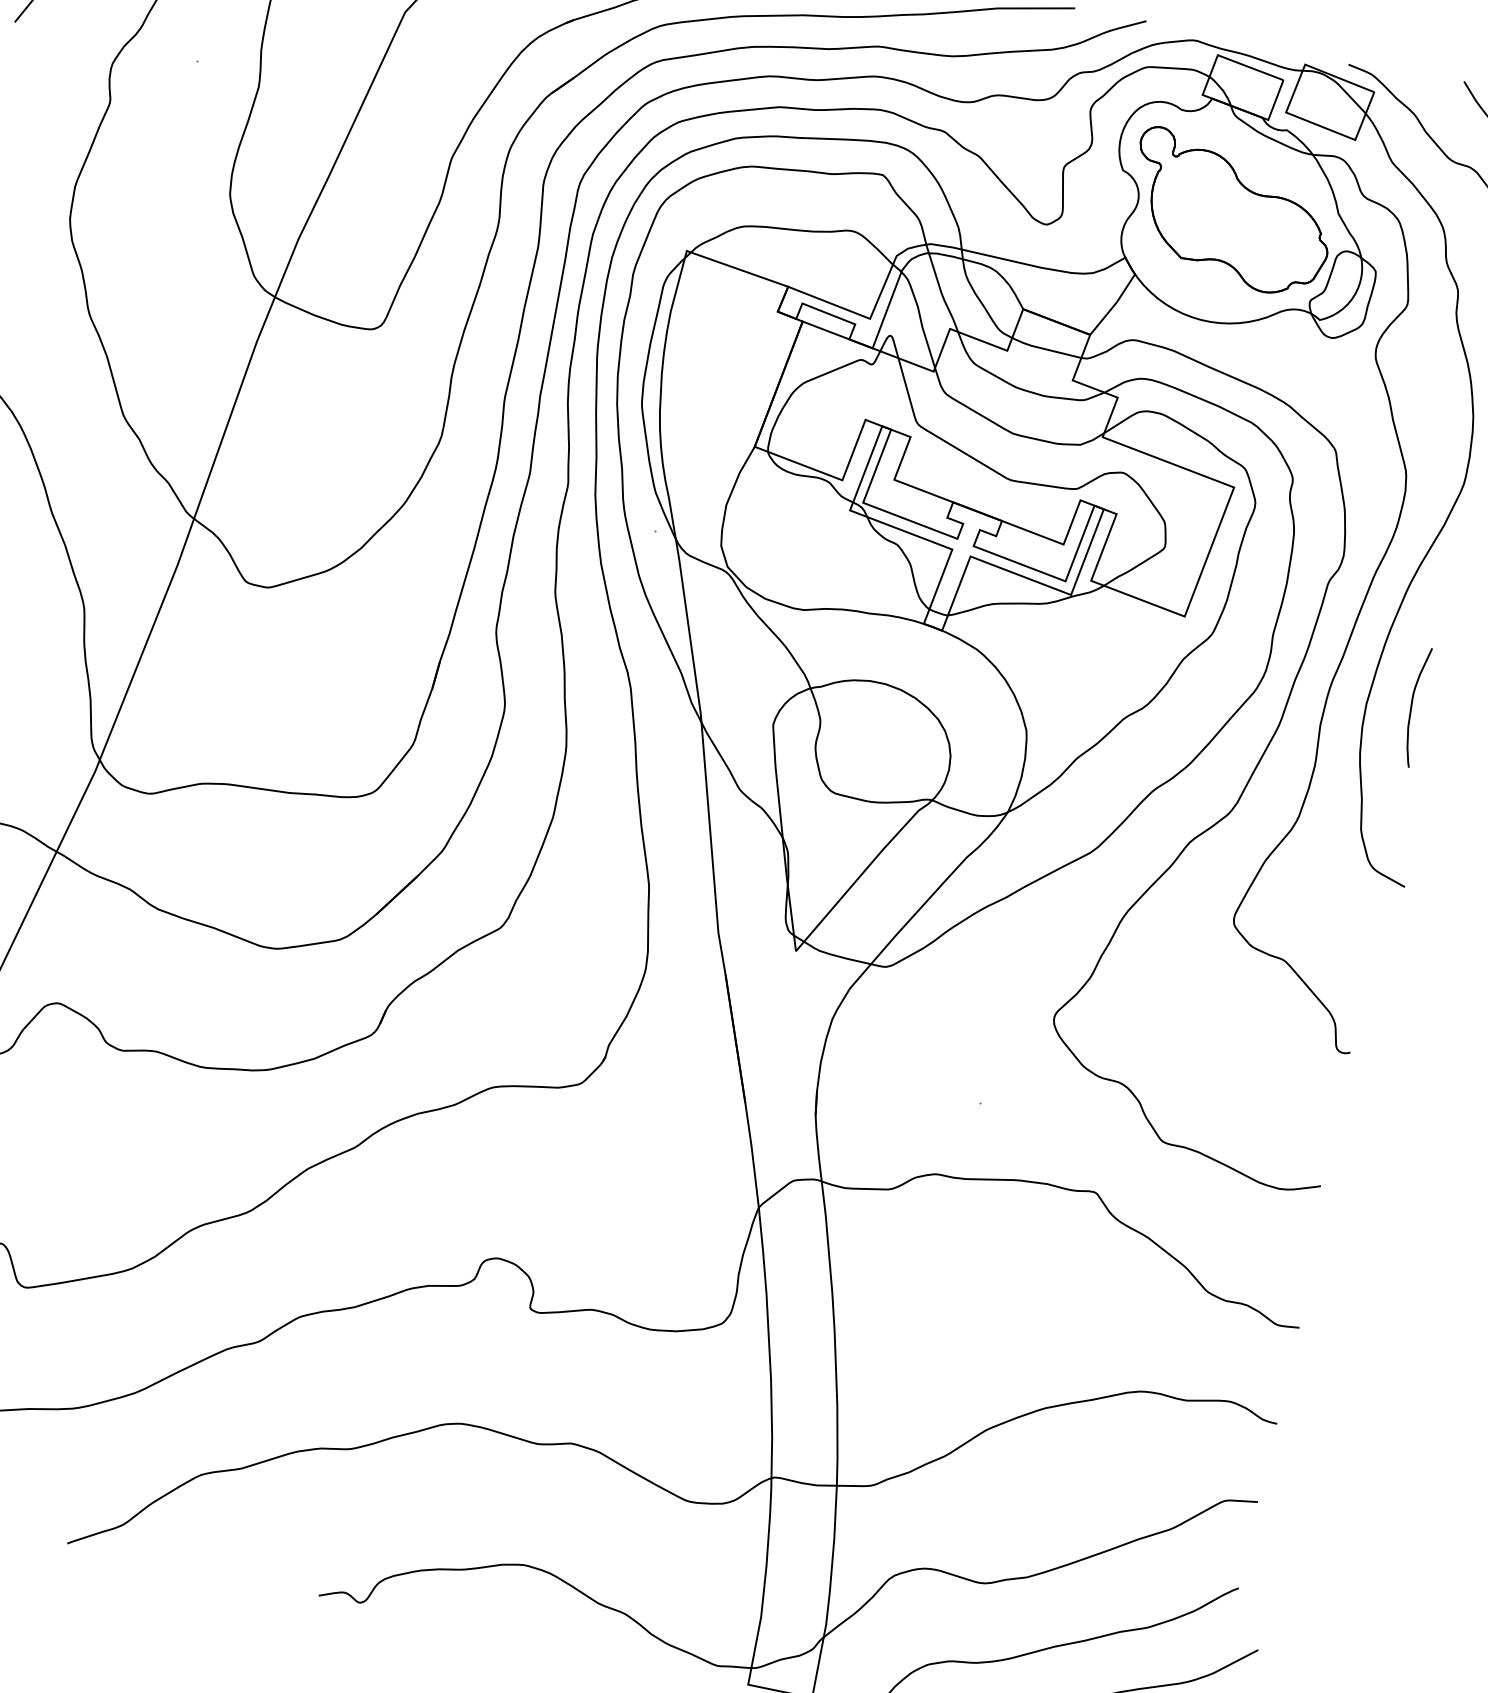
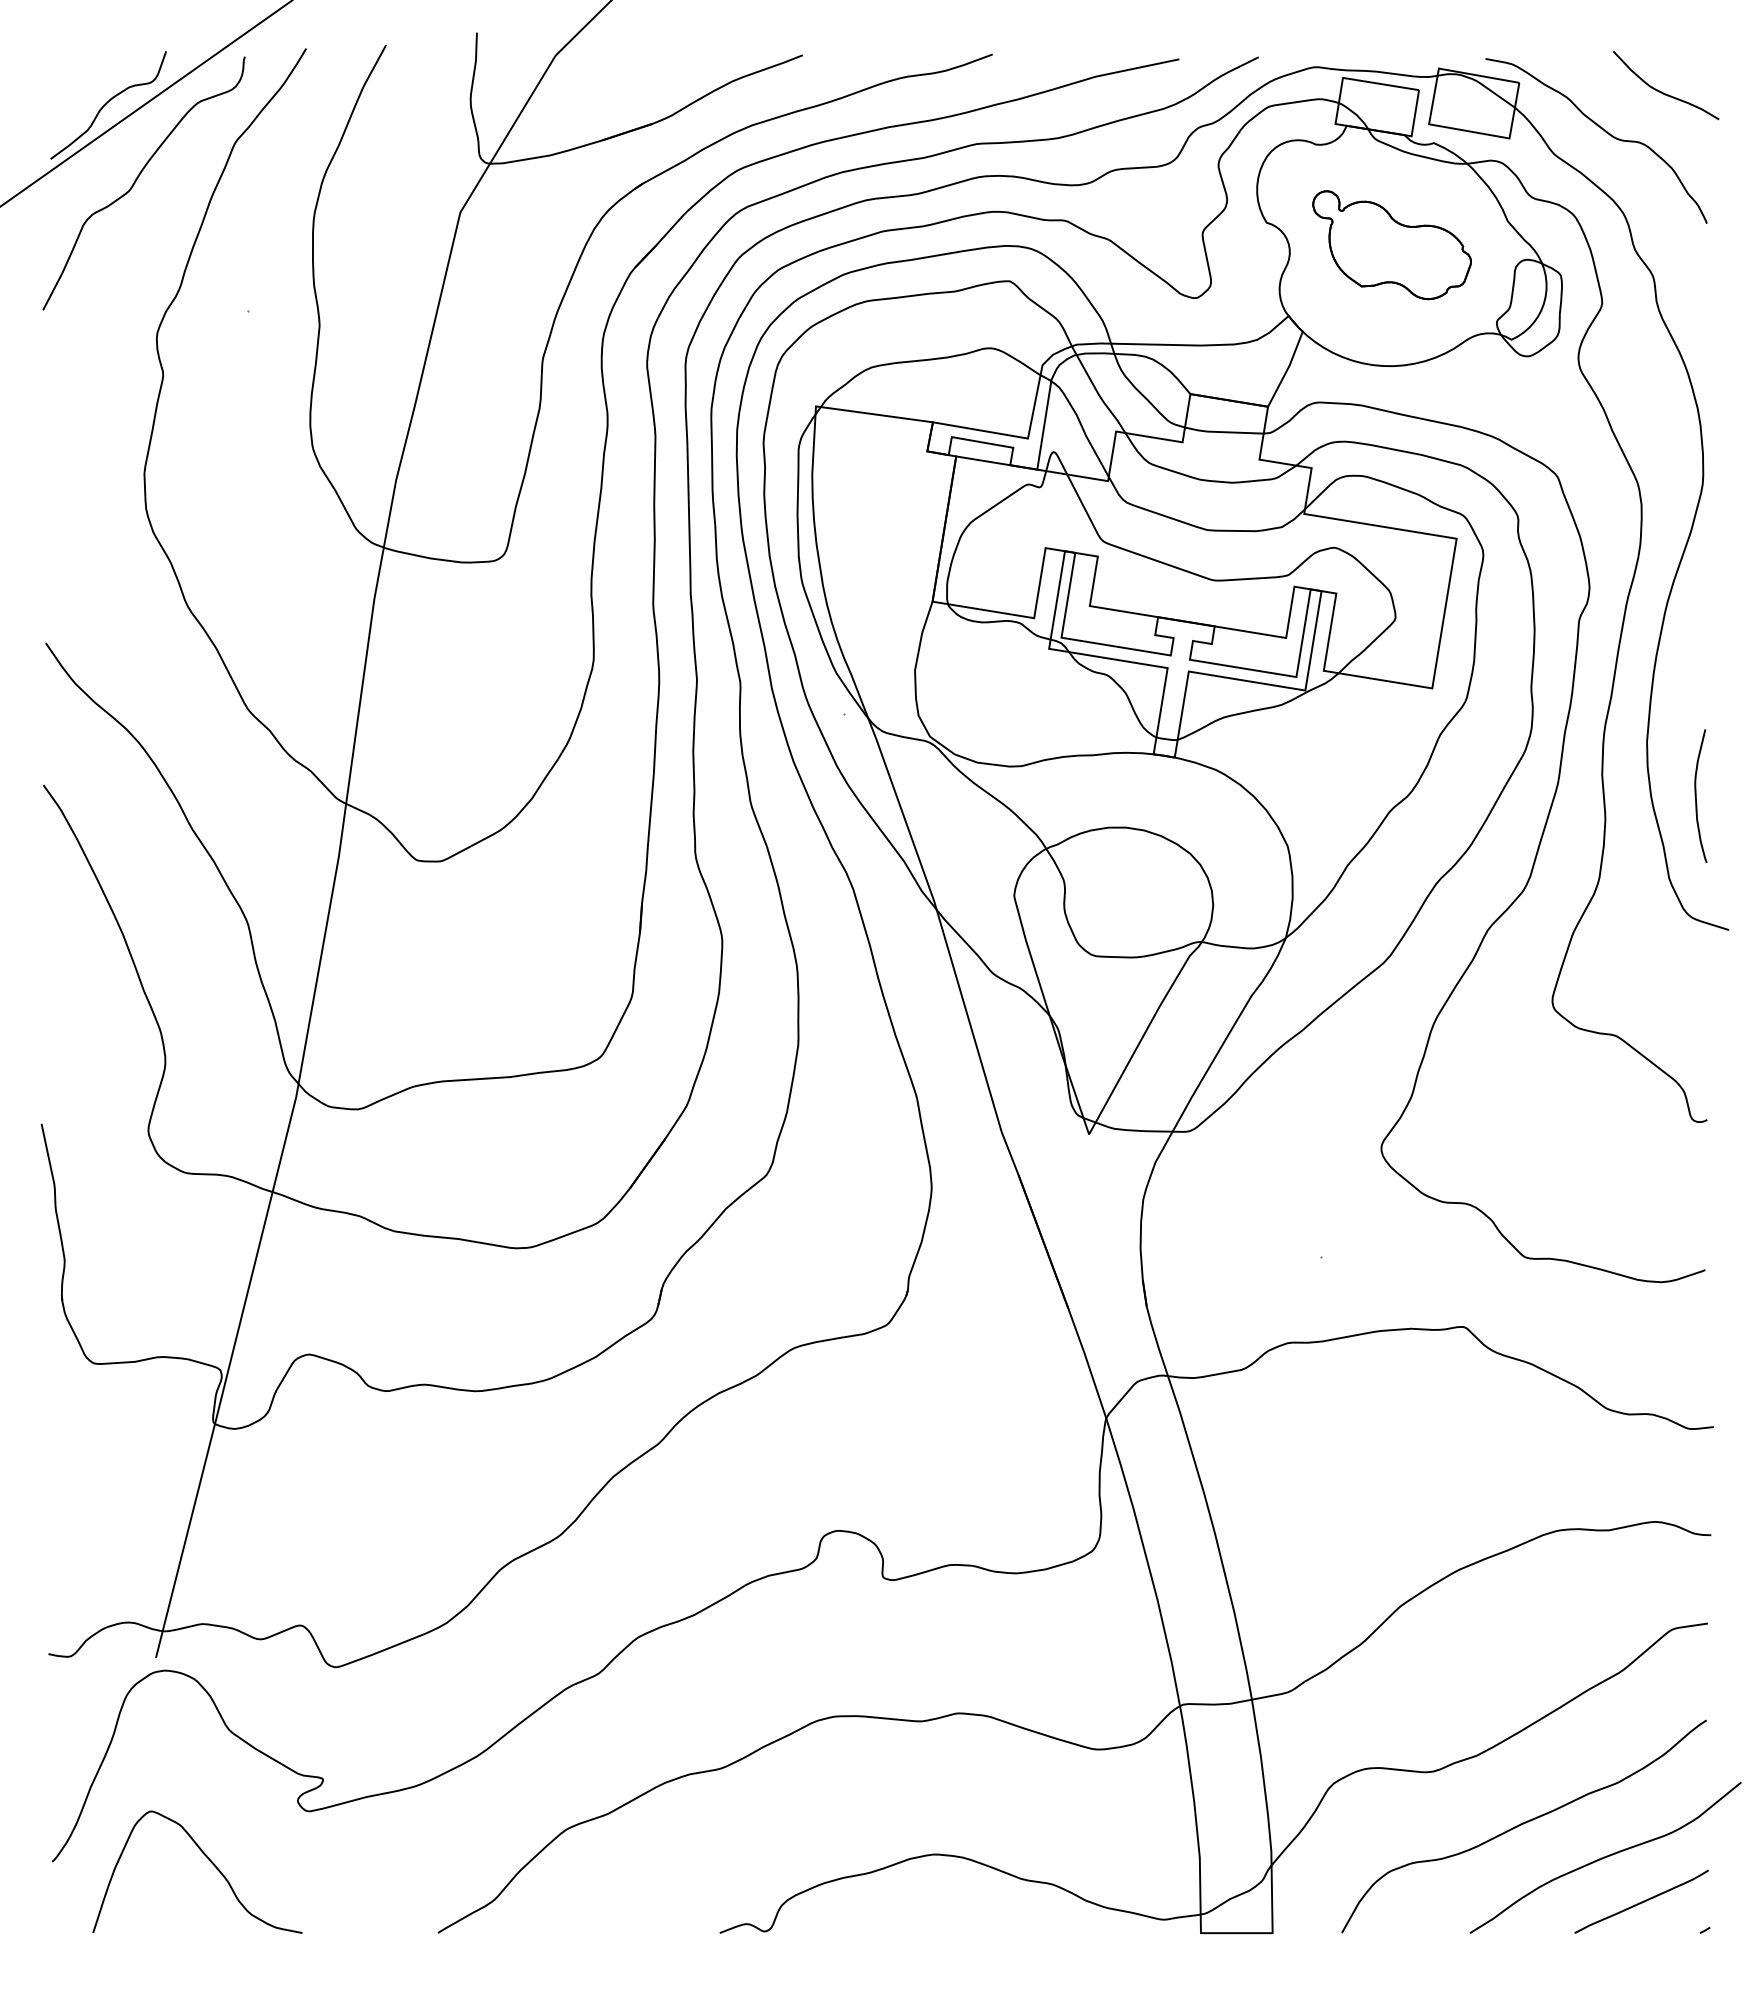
part: (1230, 213) -> (1391, 245), size x0.7
curve: (1412, 705) -> (1696, 795), moved

